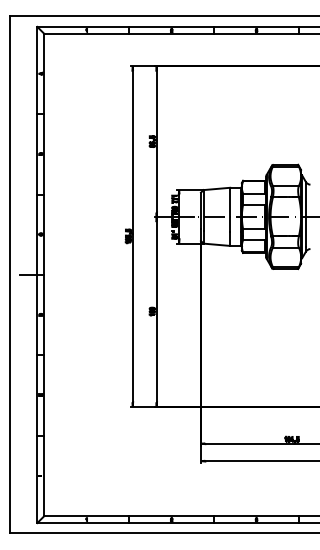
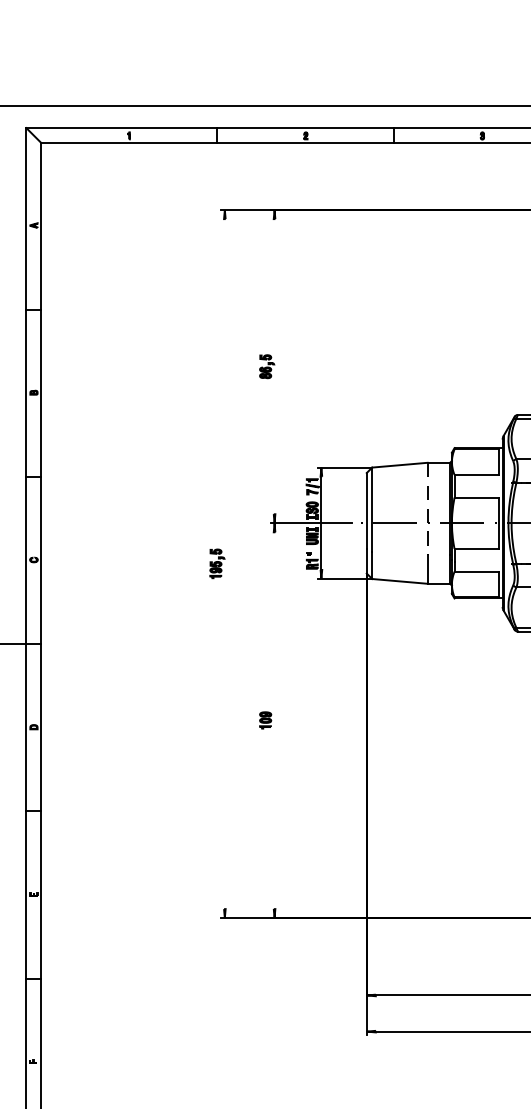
line: (156, 141) -> (274, 366), removed
line: (230, 210) -> (428, 510), solid -> dashed
line: (132, 236) -> (224, 564), removed
line: (156, 311) -> (274, 720), removed

